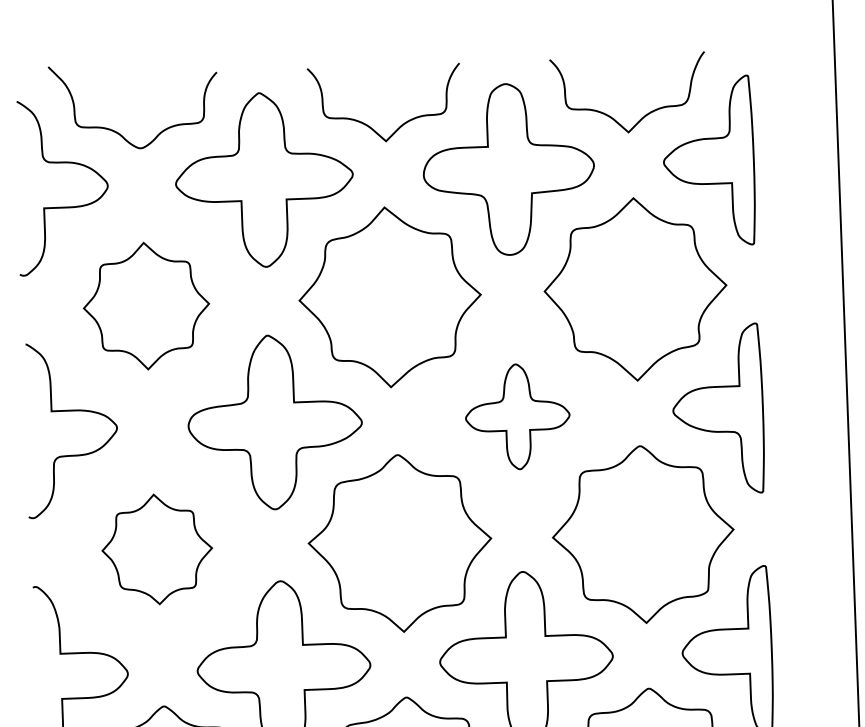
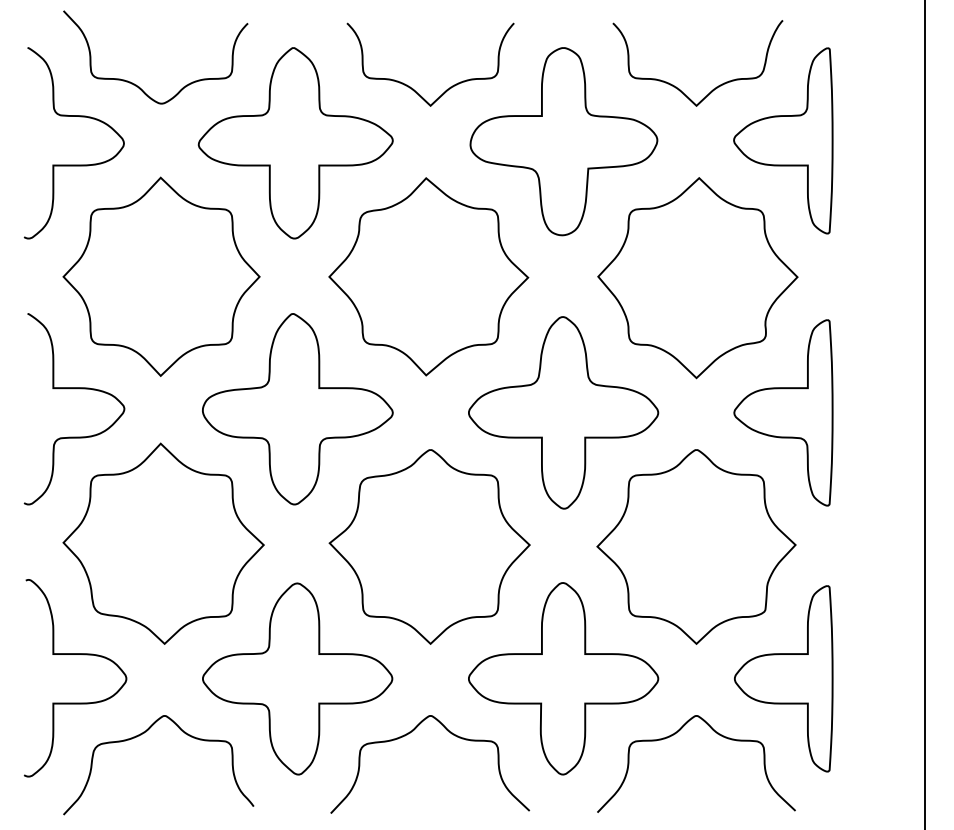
part: (146, 305) -> (161, 276), size x1.43
part: (517, 416) -> (563, 412), size x1.67
part: (157, 549) -> (163, 543), size x1.67

